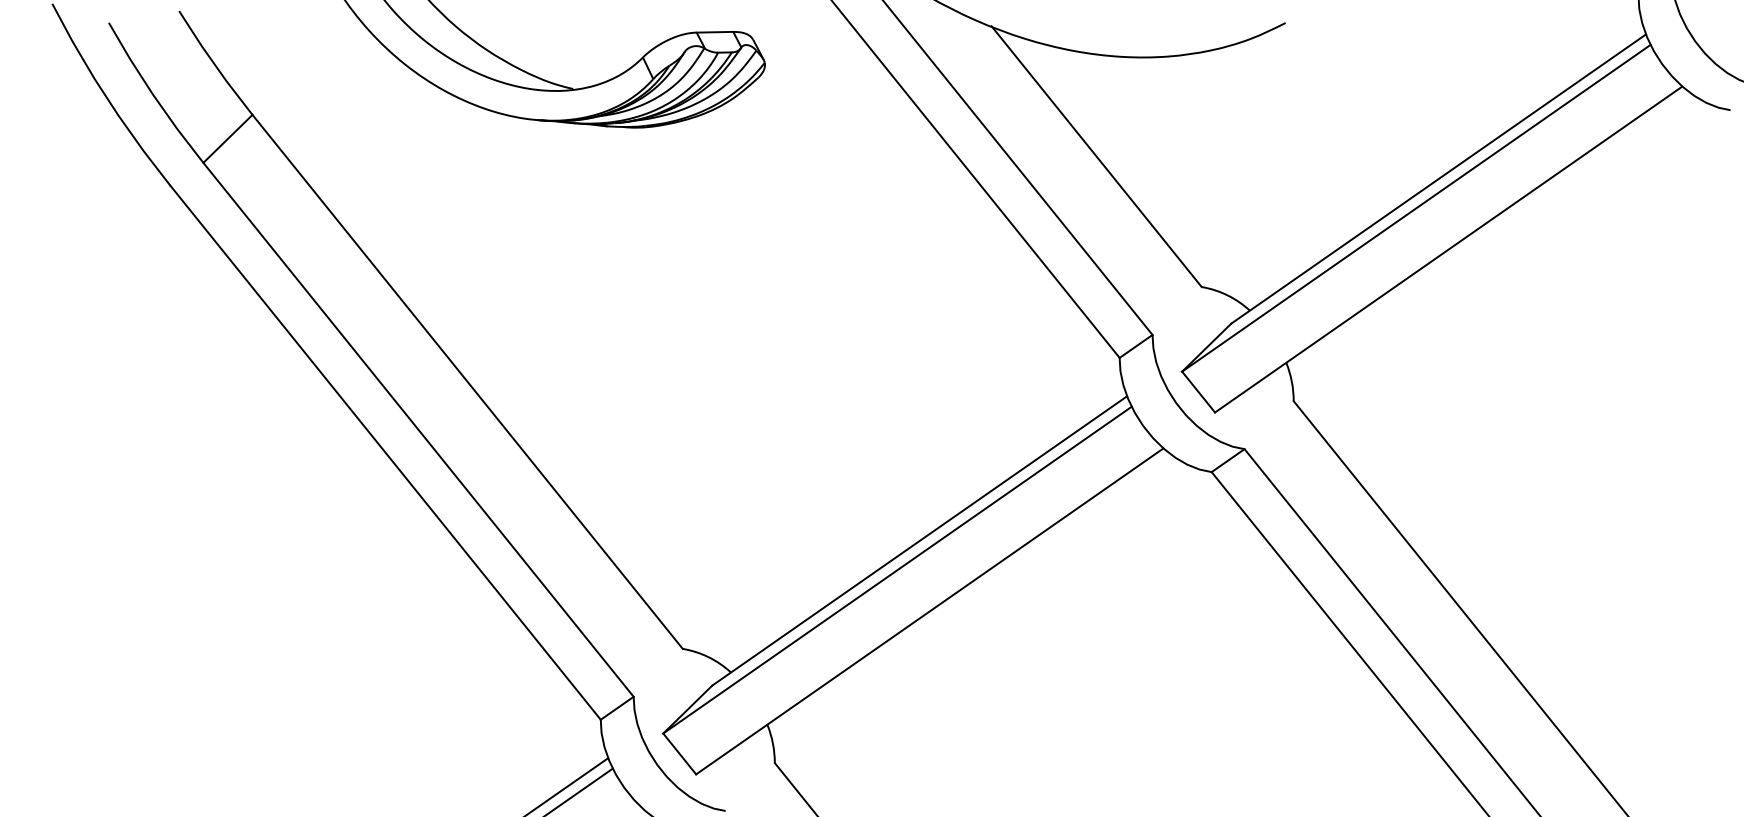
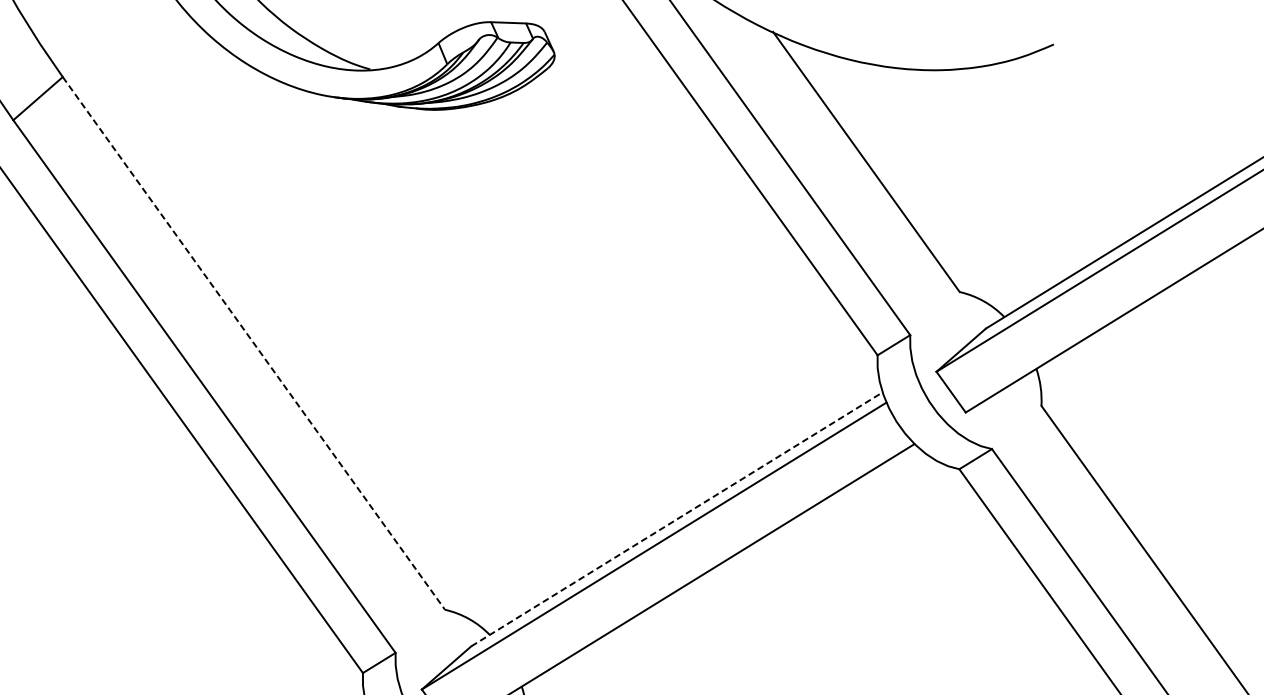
line: (467, 381) -> (253, 343), solid -> dashed
line: (919, 540) -> (676, 518), solid -> dashed

